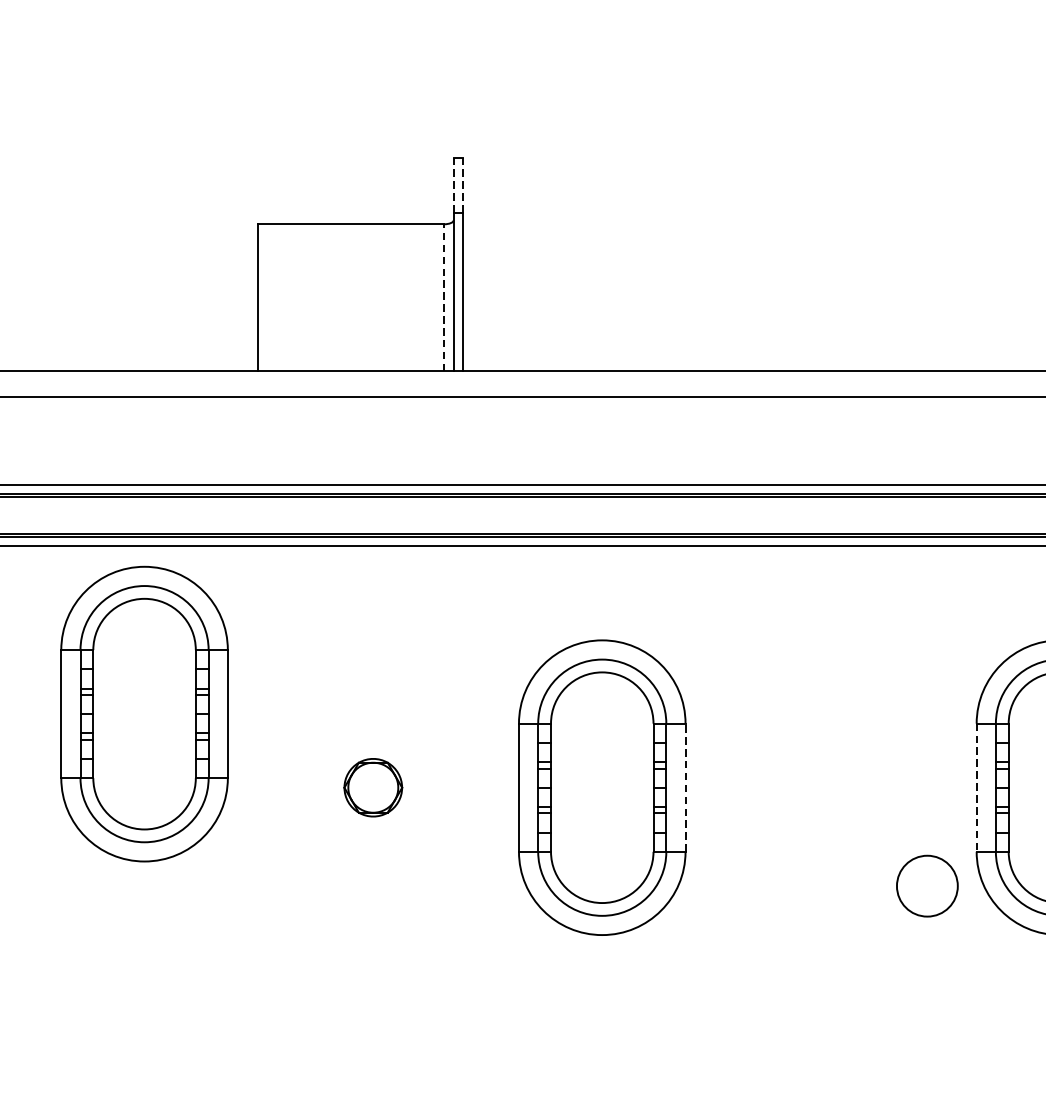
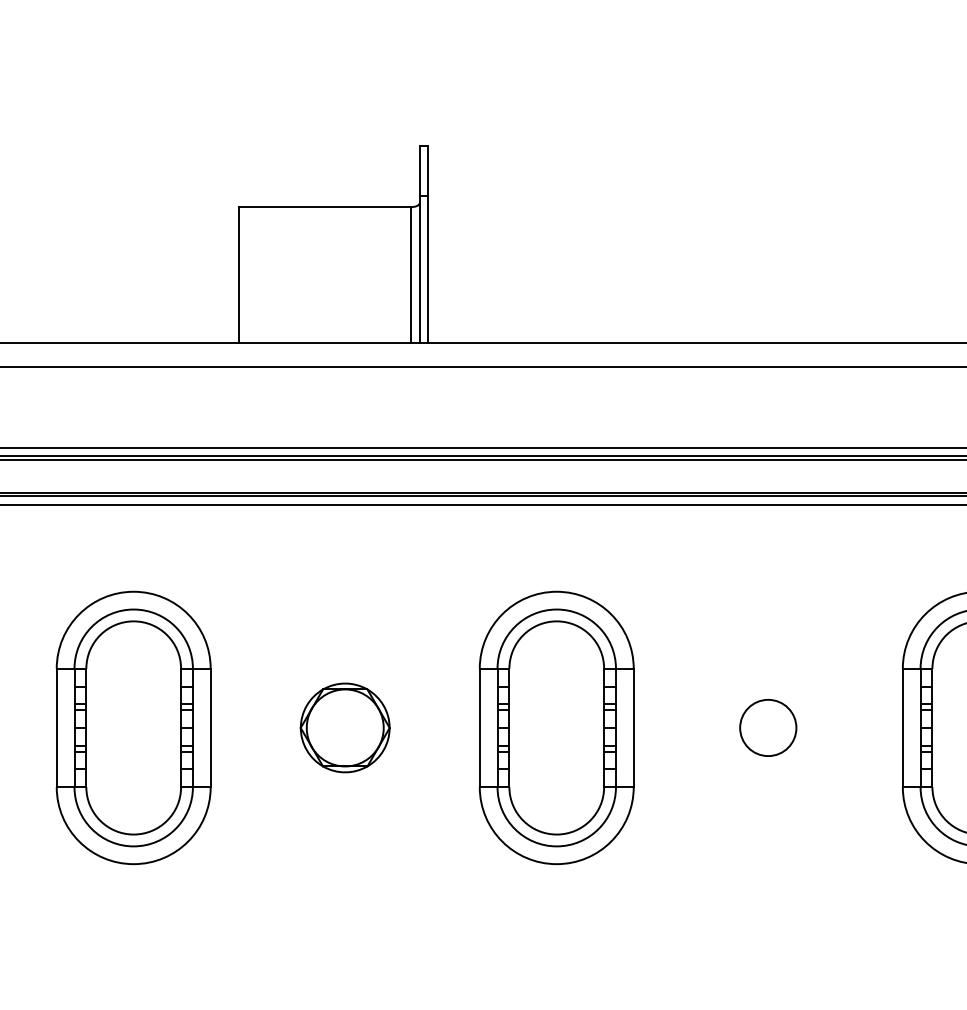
line: (453, 184) -> (419, 170), dashed -> solid
line: (463, 184) -> (428, 170), dashed -> solid
line: (444, 298) -> (410, 275), dashed -> solid
part: (144, 713) -> (133, 727), moved
part: (372, 787) -> (344, 727), size x1.67
line: (685, 787) -> (633, 727), dashed -> solid
line: (976, 788) -> (902, 728), dashed -> solid
circle: (927, 885) -> (768, 727), moved

